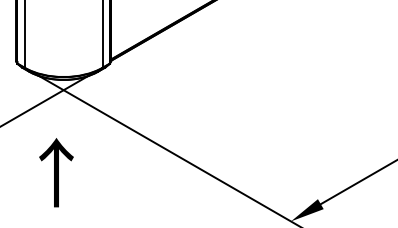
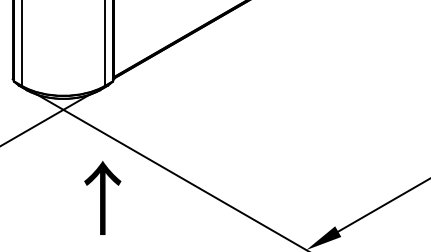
text: (56, 172) -> (102, 197), moved

